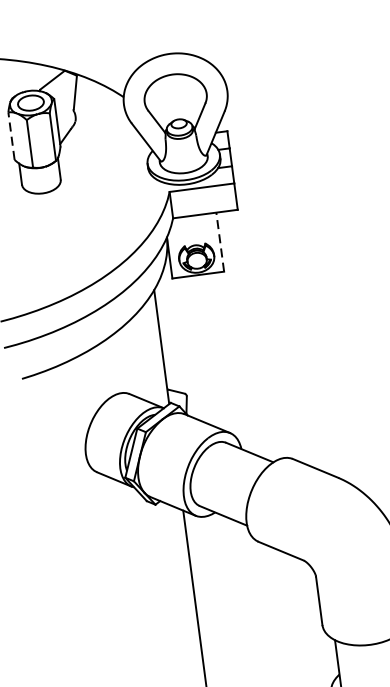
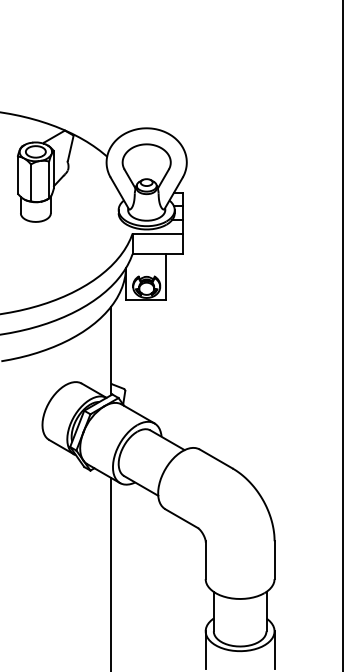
line: (11, 135) -> (17, 174), dashed -> solid
line: (220, 241) -> (166, 276), dashed -> solid

